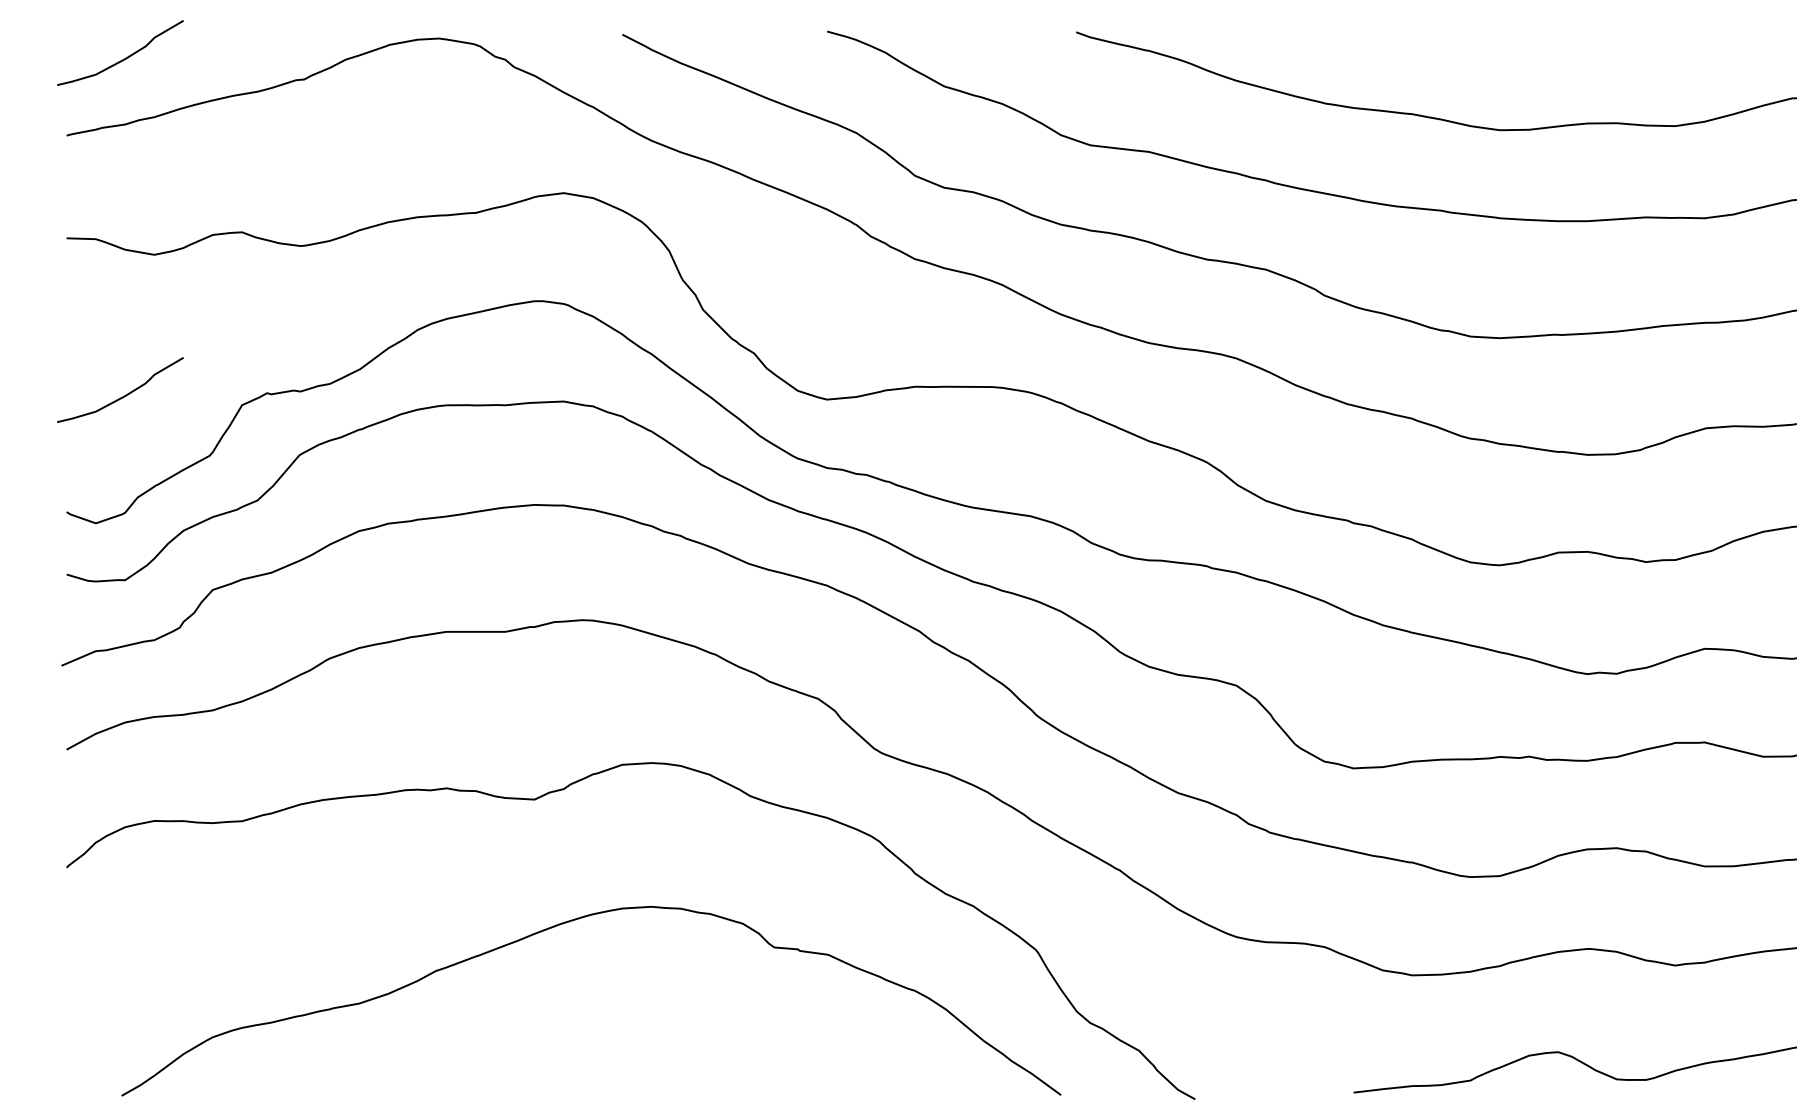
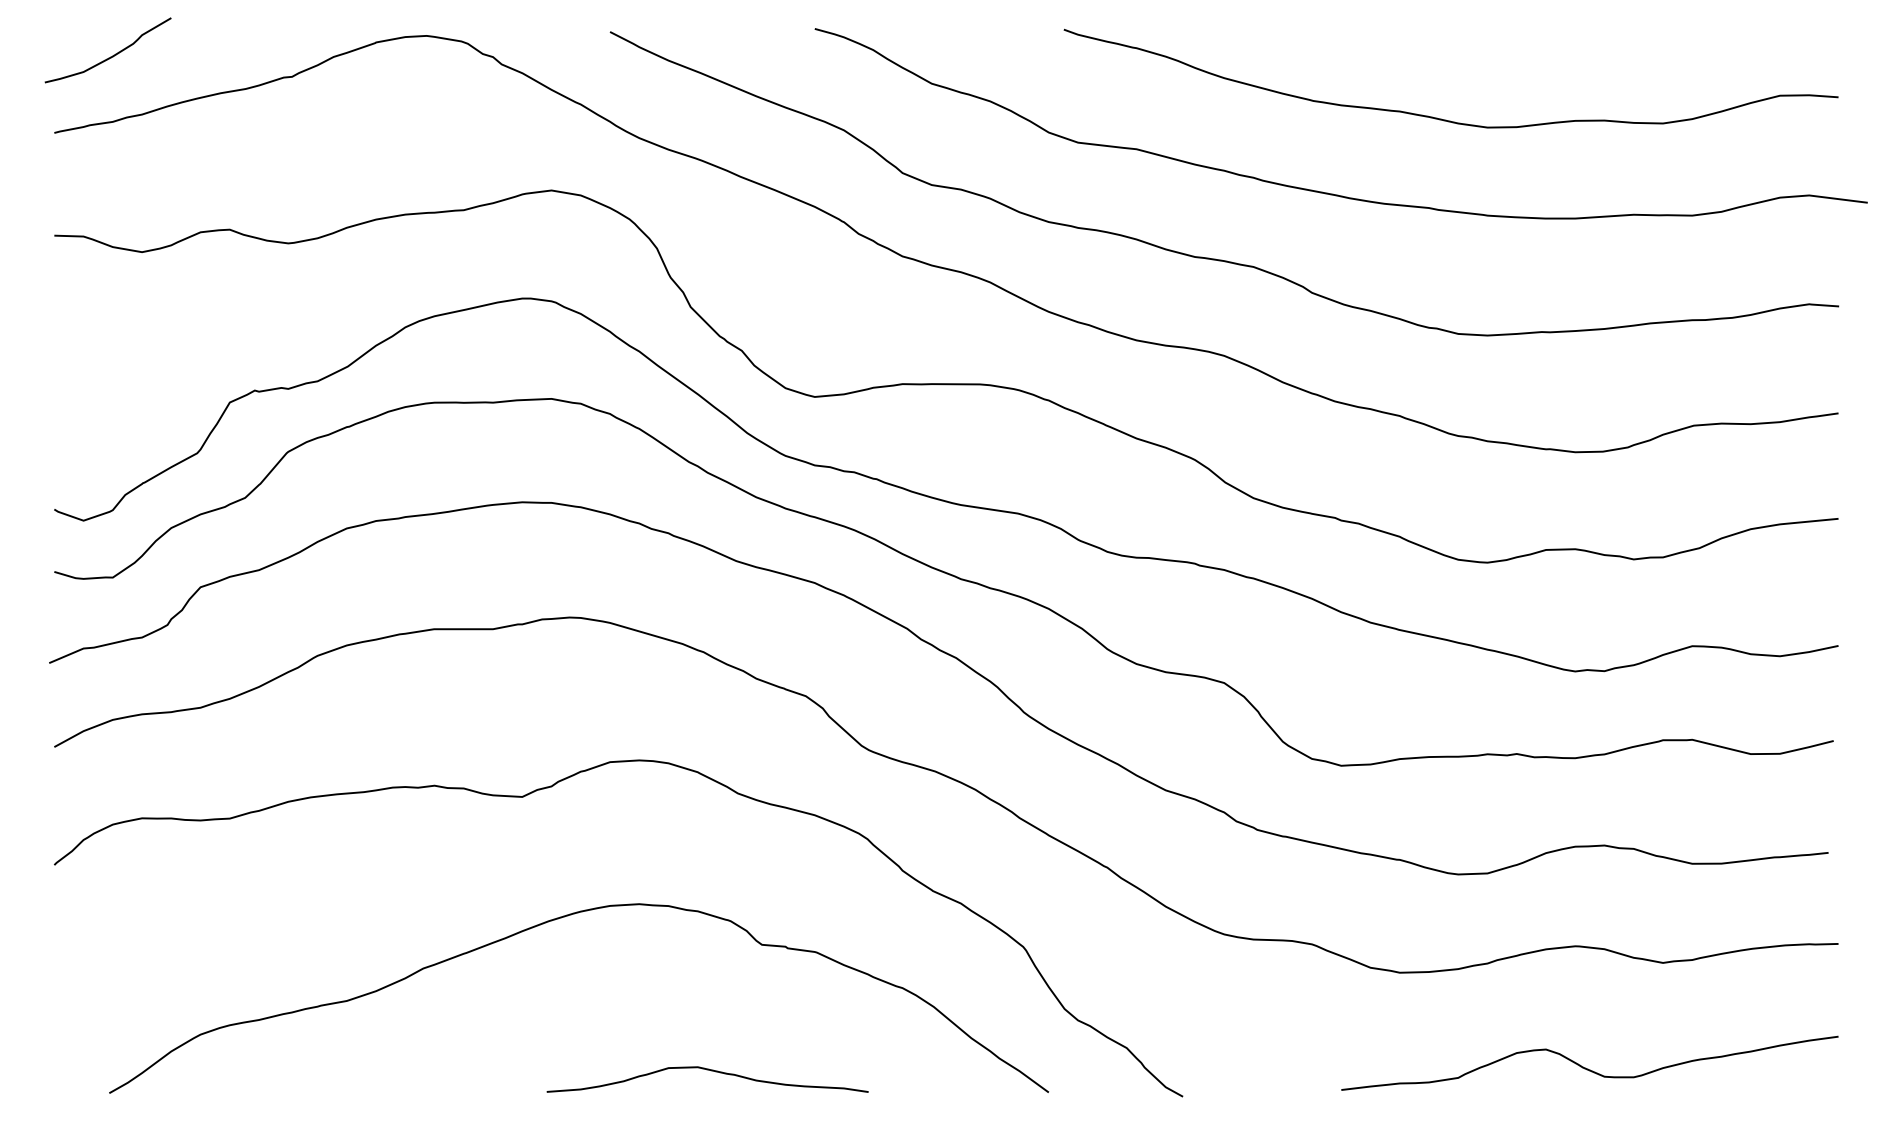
curve: (122, 396) -> (110, 393), removed
curve: (723, 1074) -> (711, 1071), added

